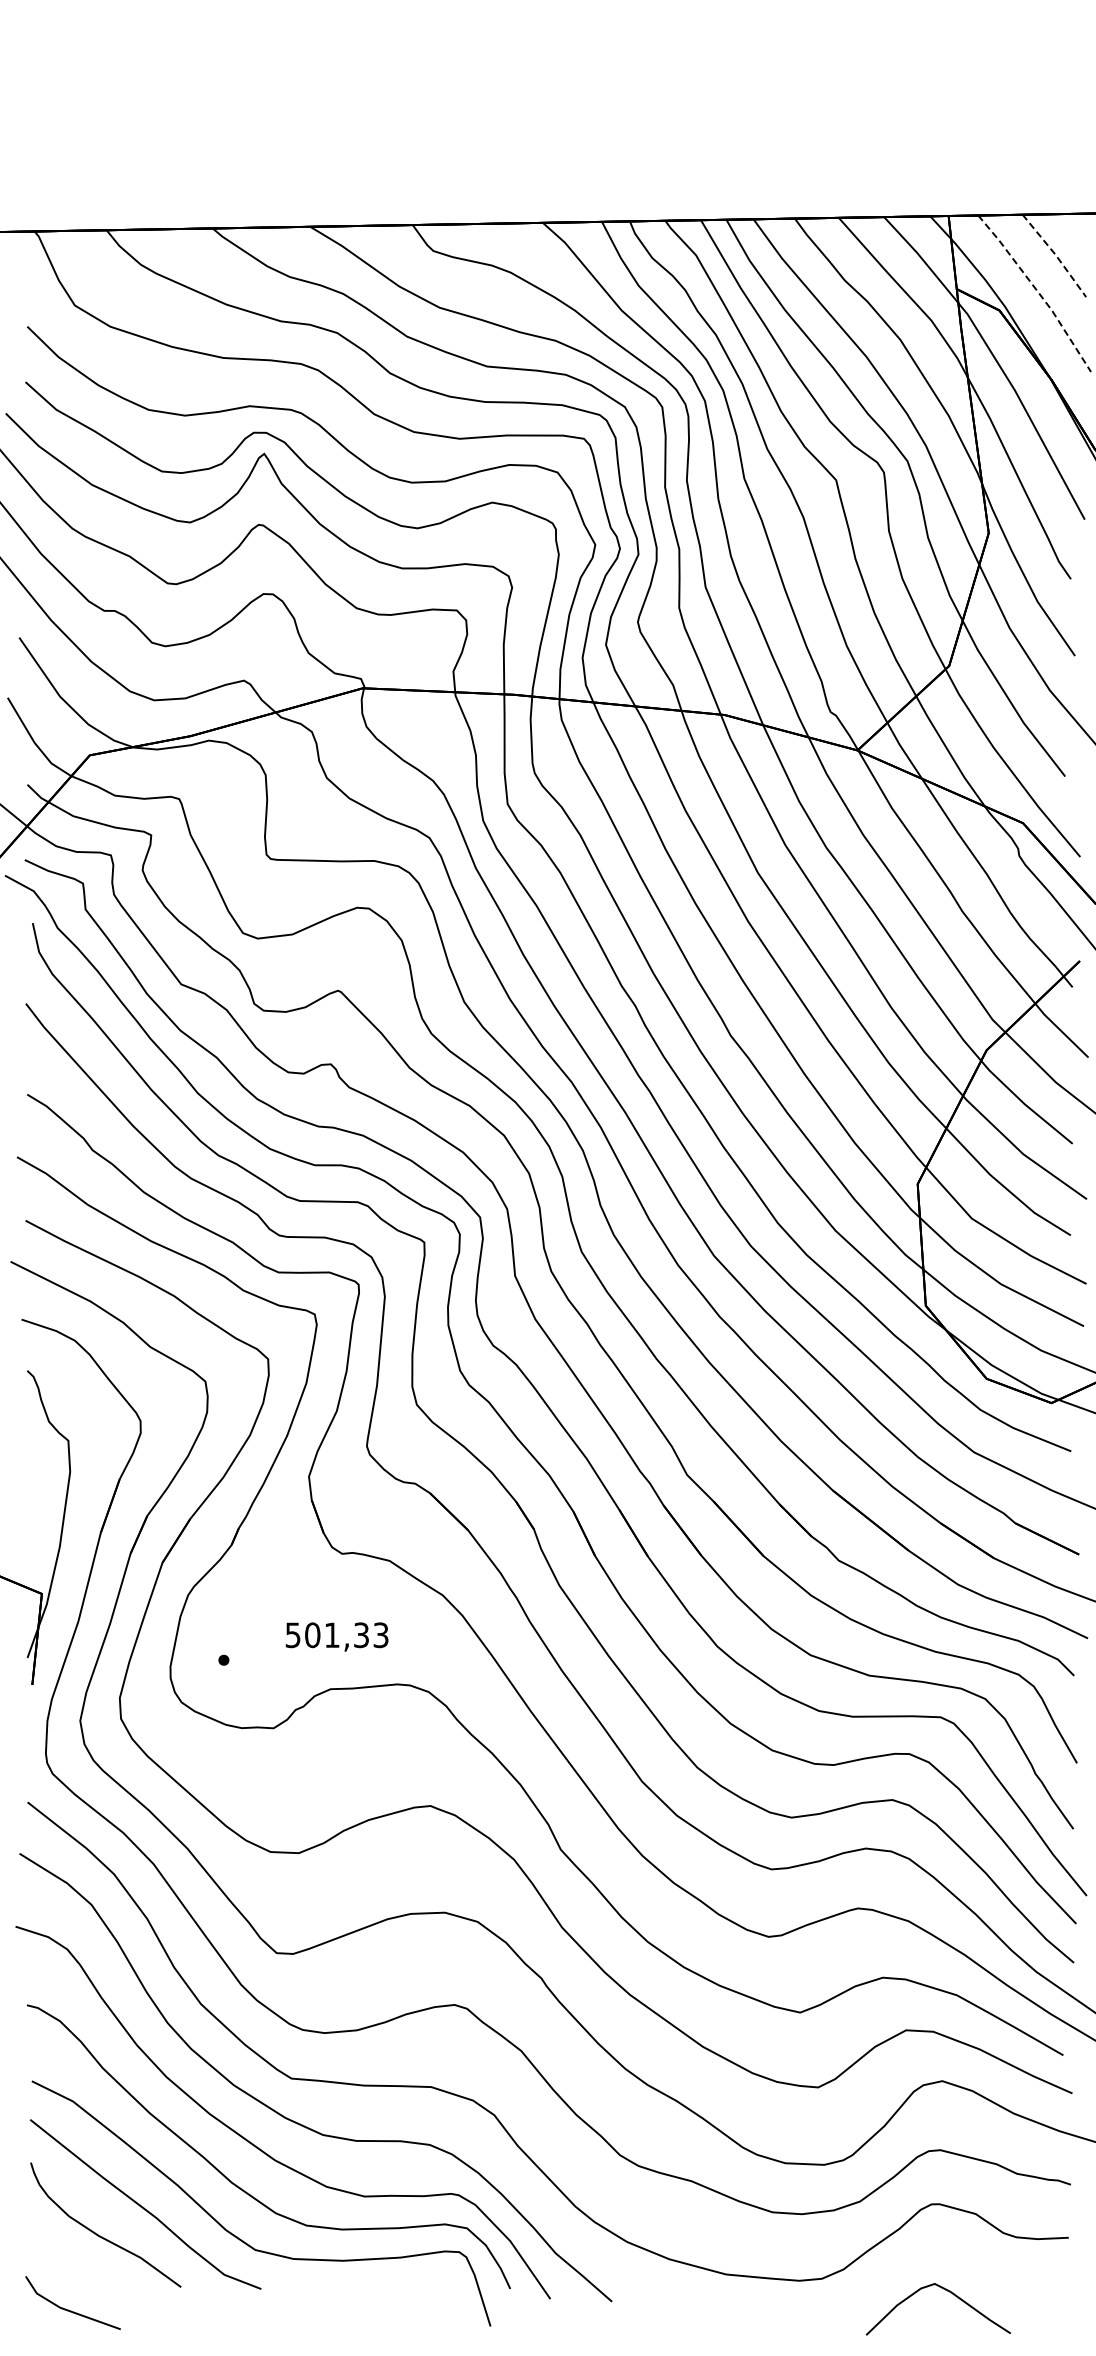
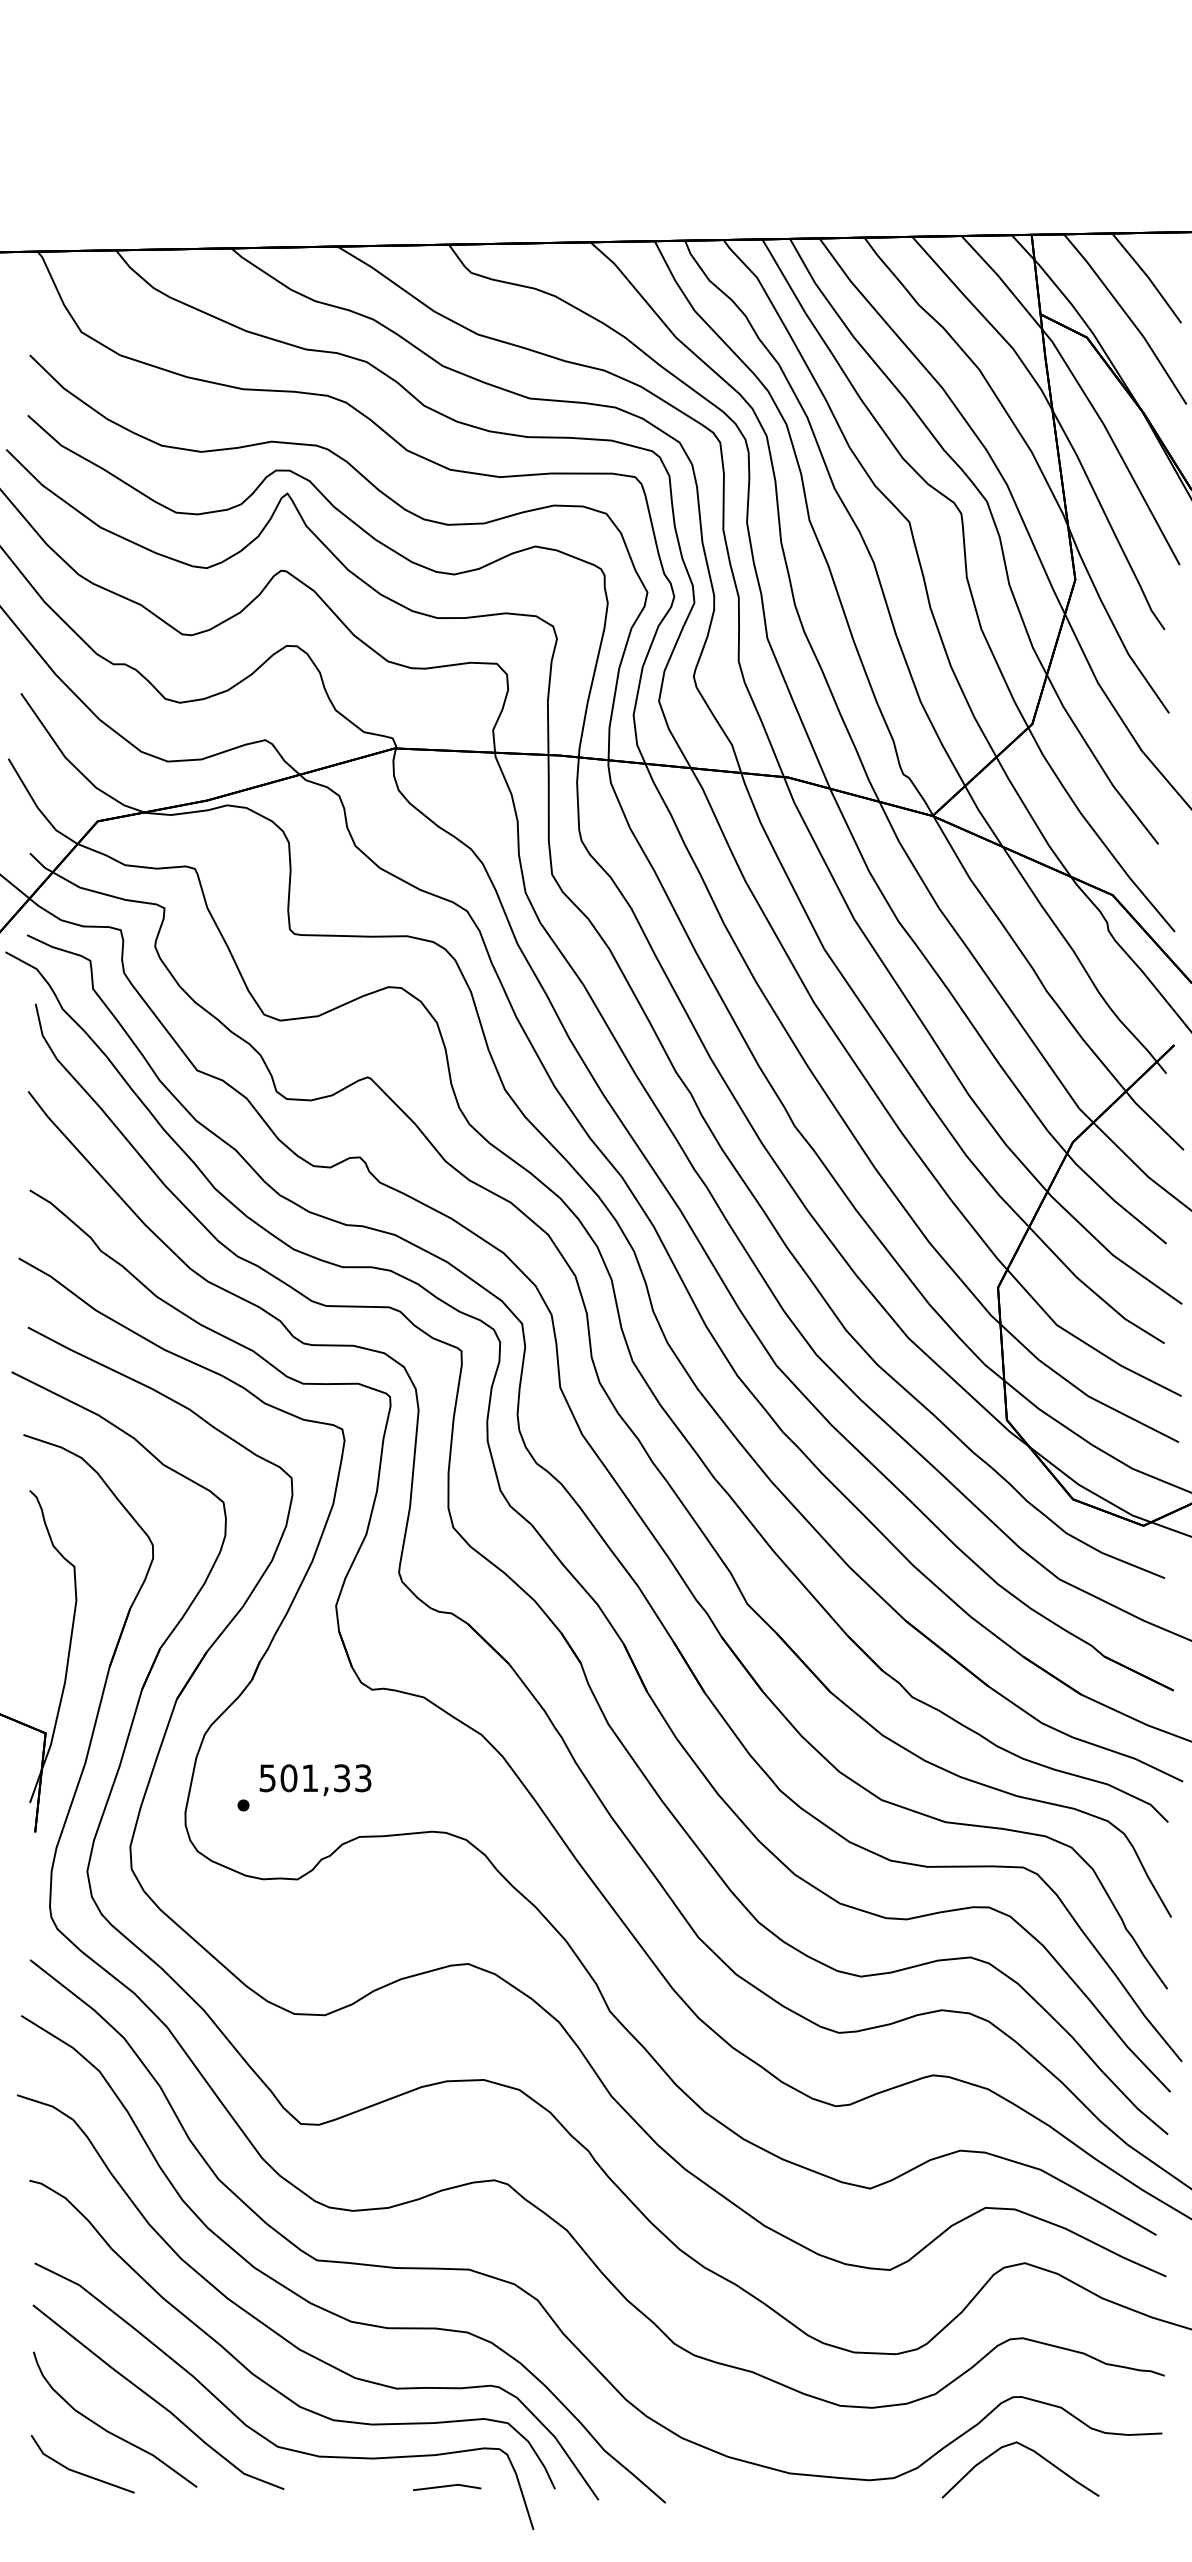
line: (1055, 254) -> (1147, 276), dashed -> solid
line: (1037, 291) -> (1128, 316), dashed -> solid
text: (336, 1636) -> (314, 1779), moved
line: (410, 2287) -> (446, 2487), added
curve: (947, 2291) -> (1030, 2450), moved
line: (68, 2309) -> (77, 2471), moved

